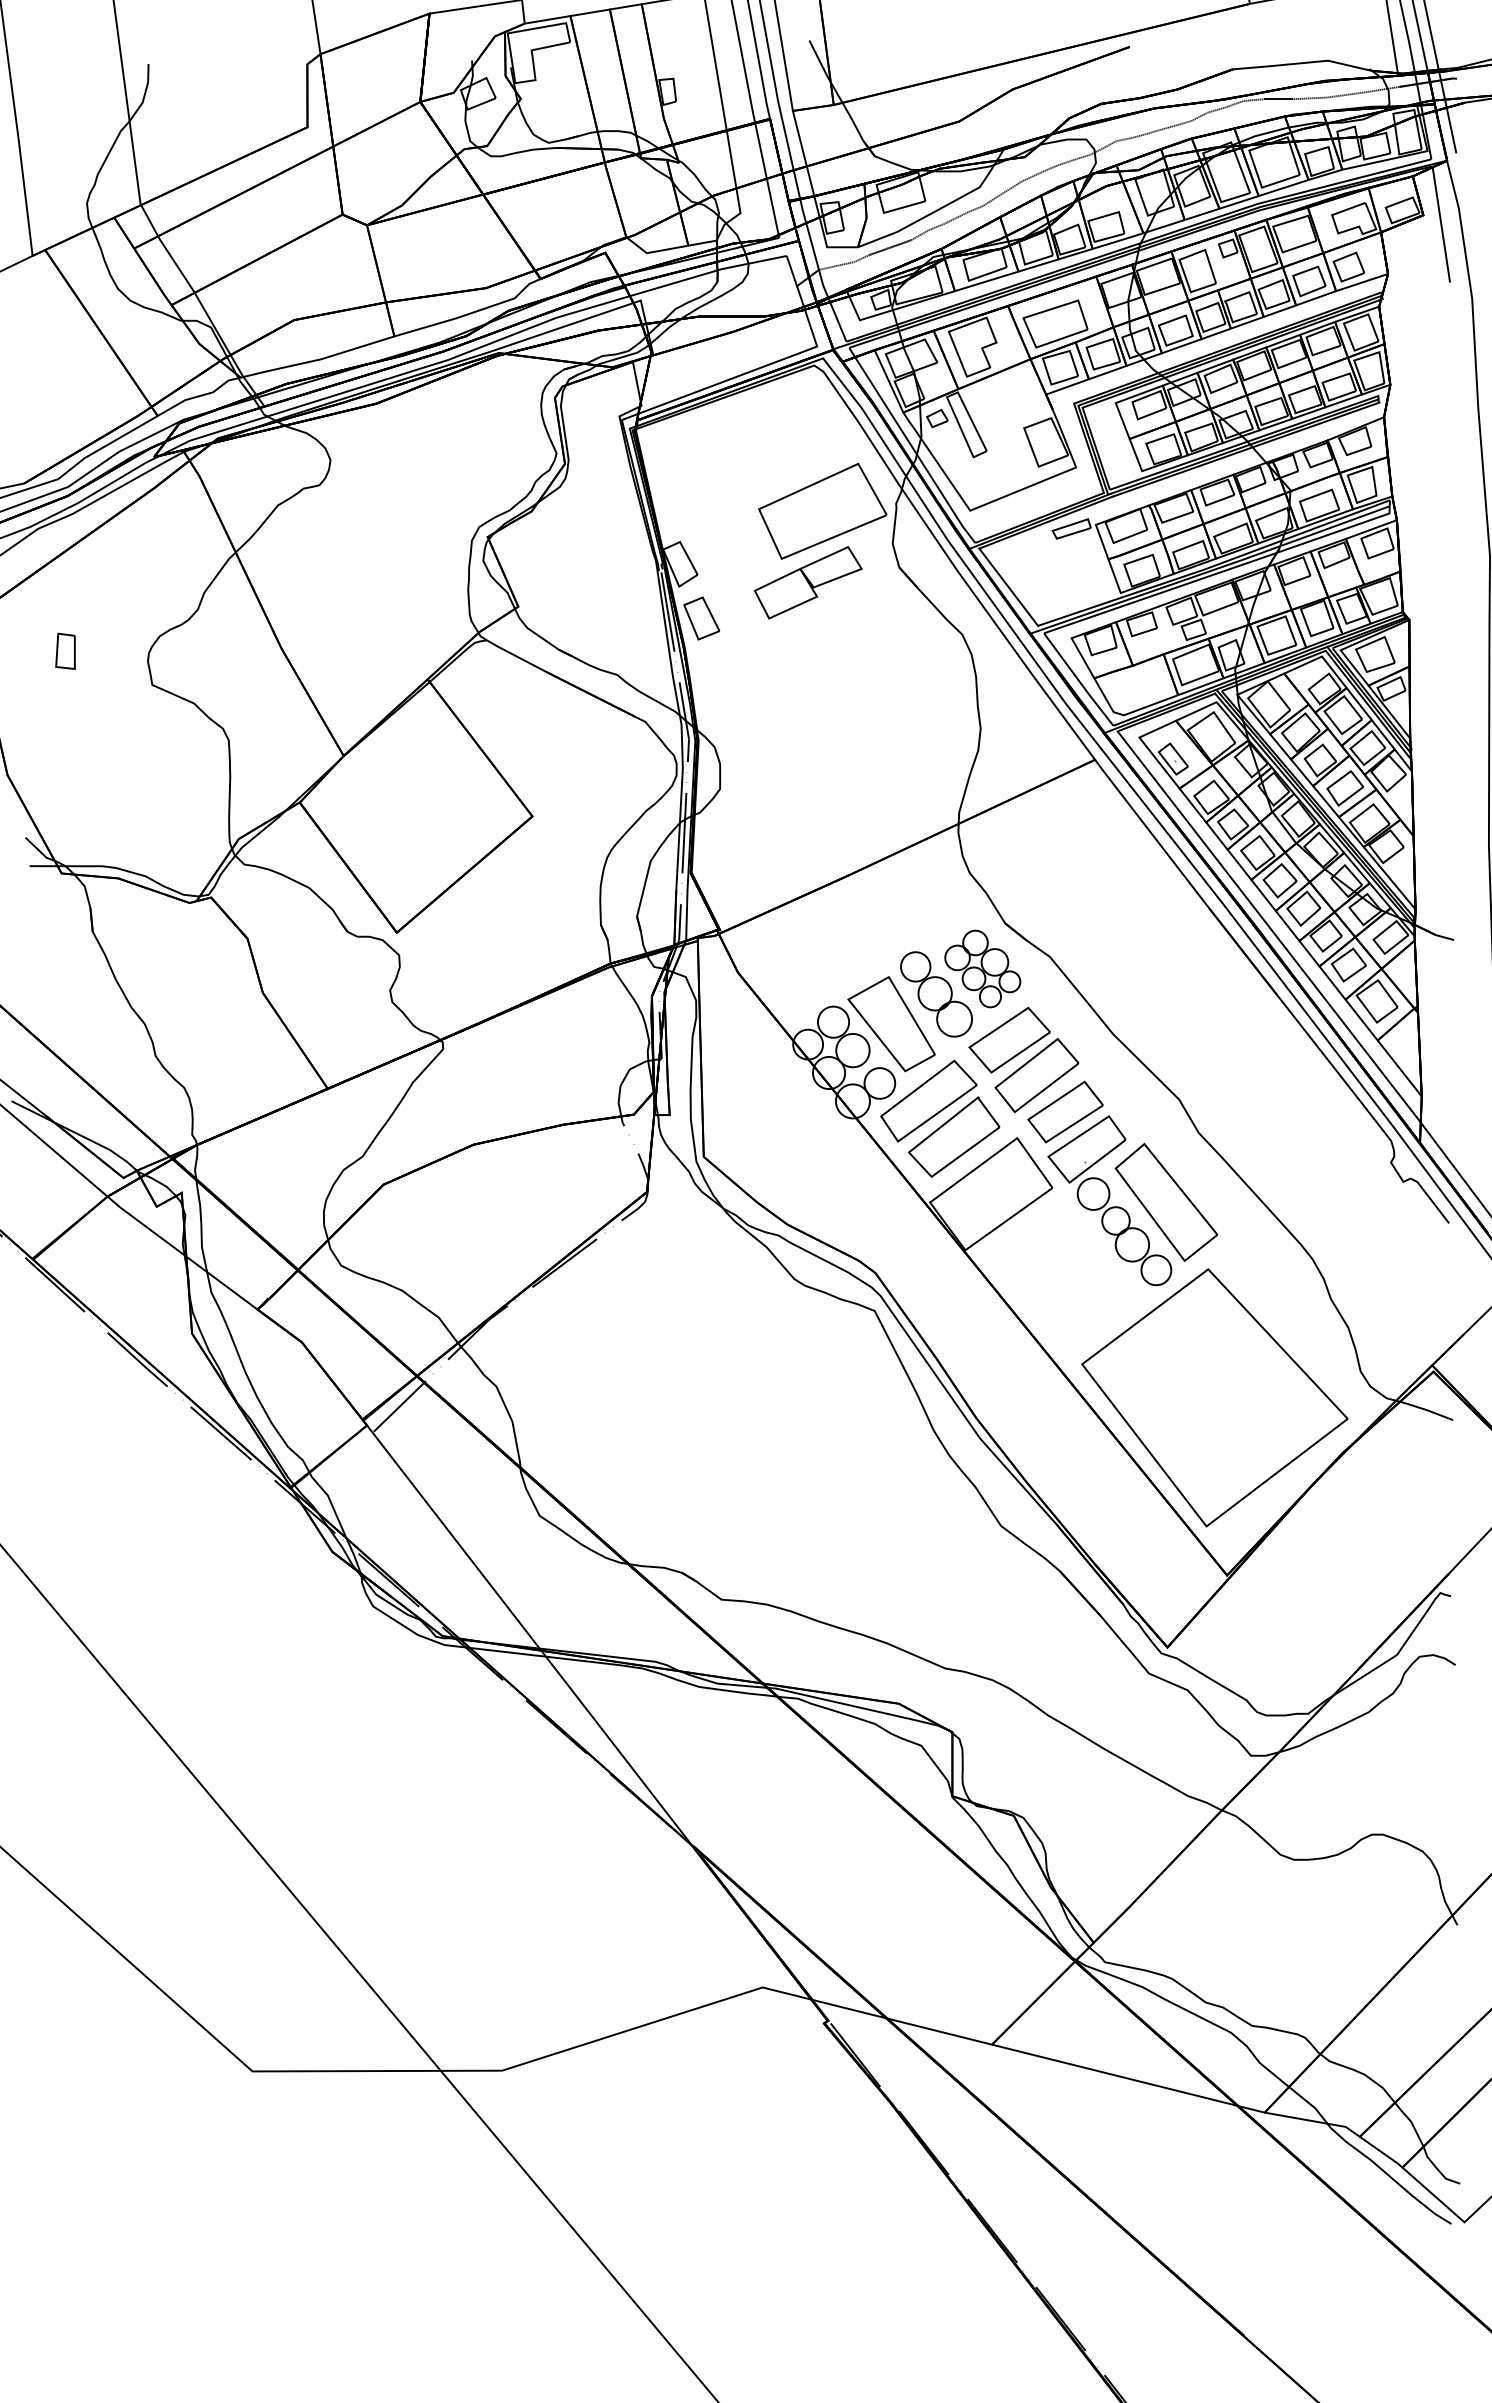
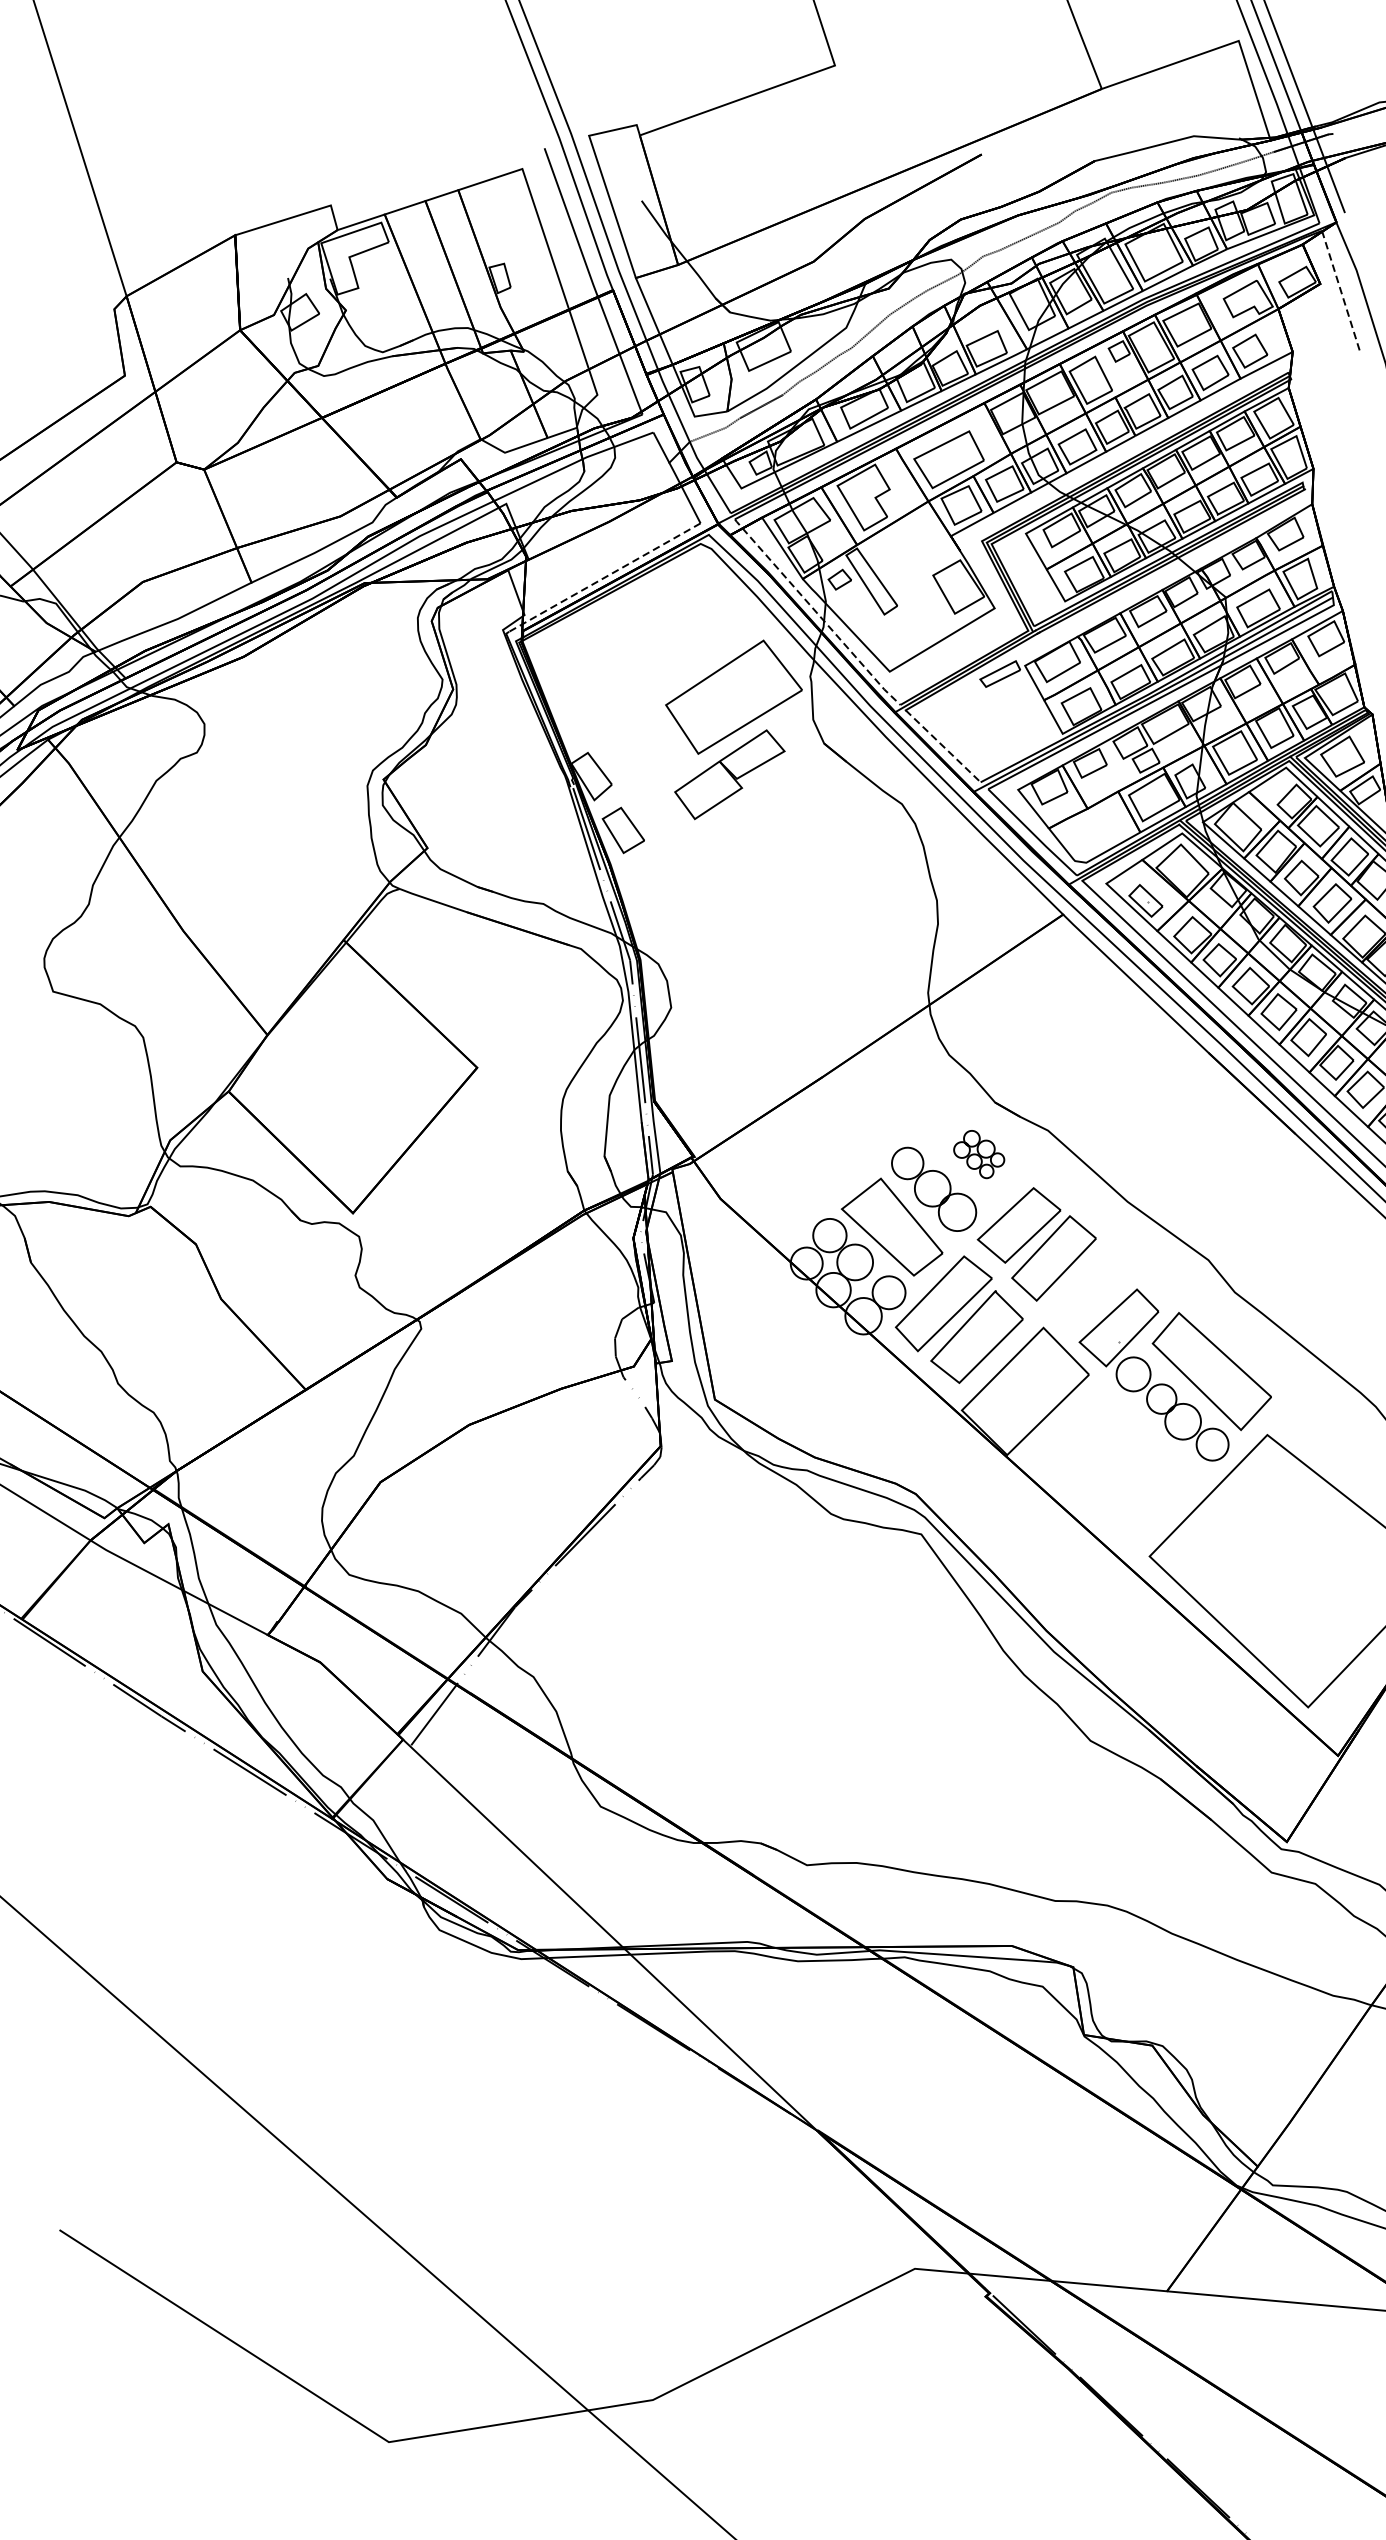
line: (1441, 224) -> (1341, 290), solid -> dashed
line: (721, 382) -> (605, 577), solid -> dashed
line: (911, 446) -> (817, 613), solid -> dashed
line: (1008, 587) -> (943, 746), solid -> dashed
part: (982, 968) -> (978, 1154), size x0.6
part: (1065, 1111) -> (1090, 1291), removed

